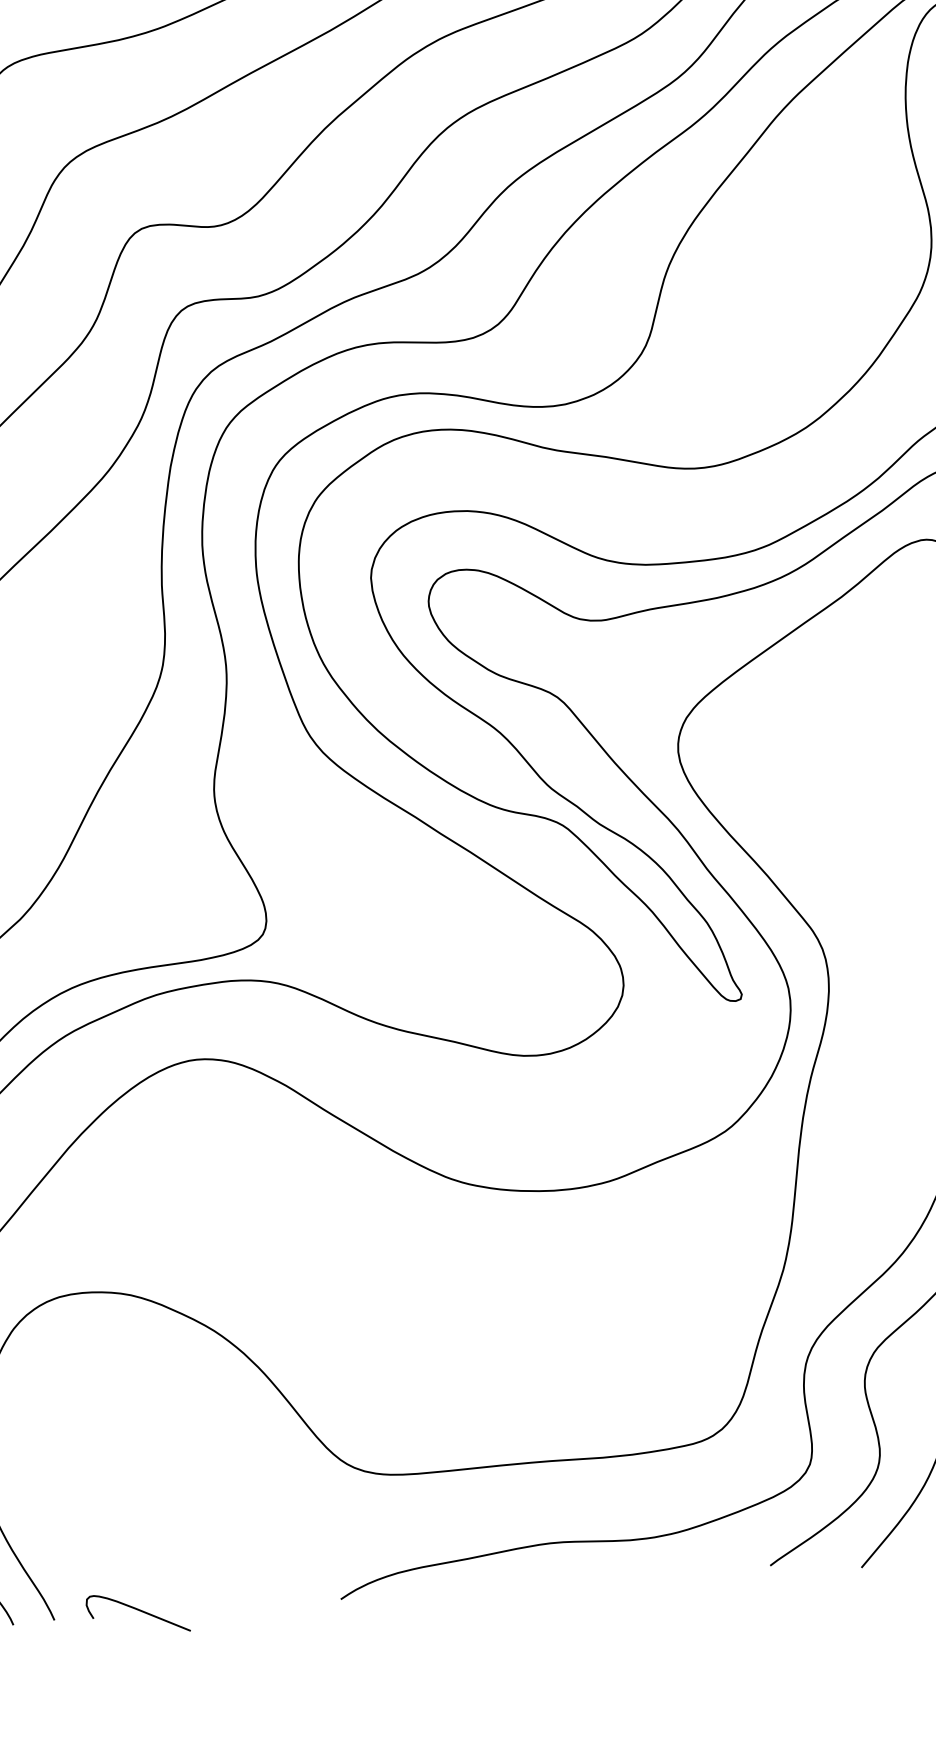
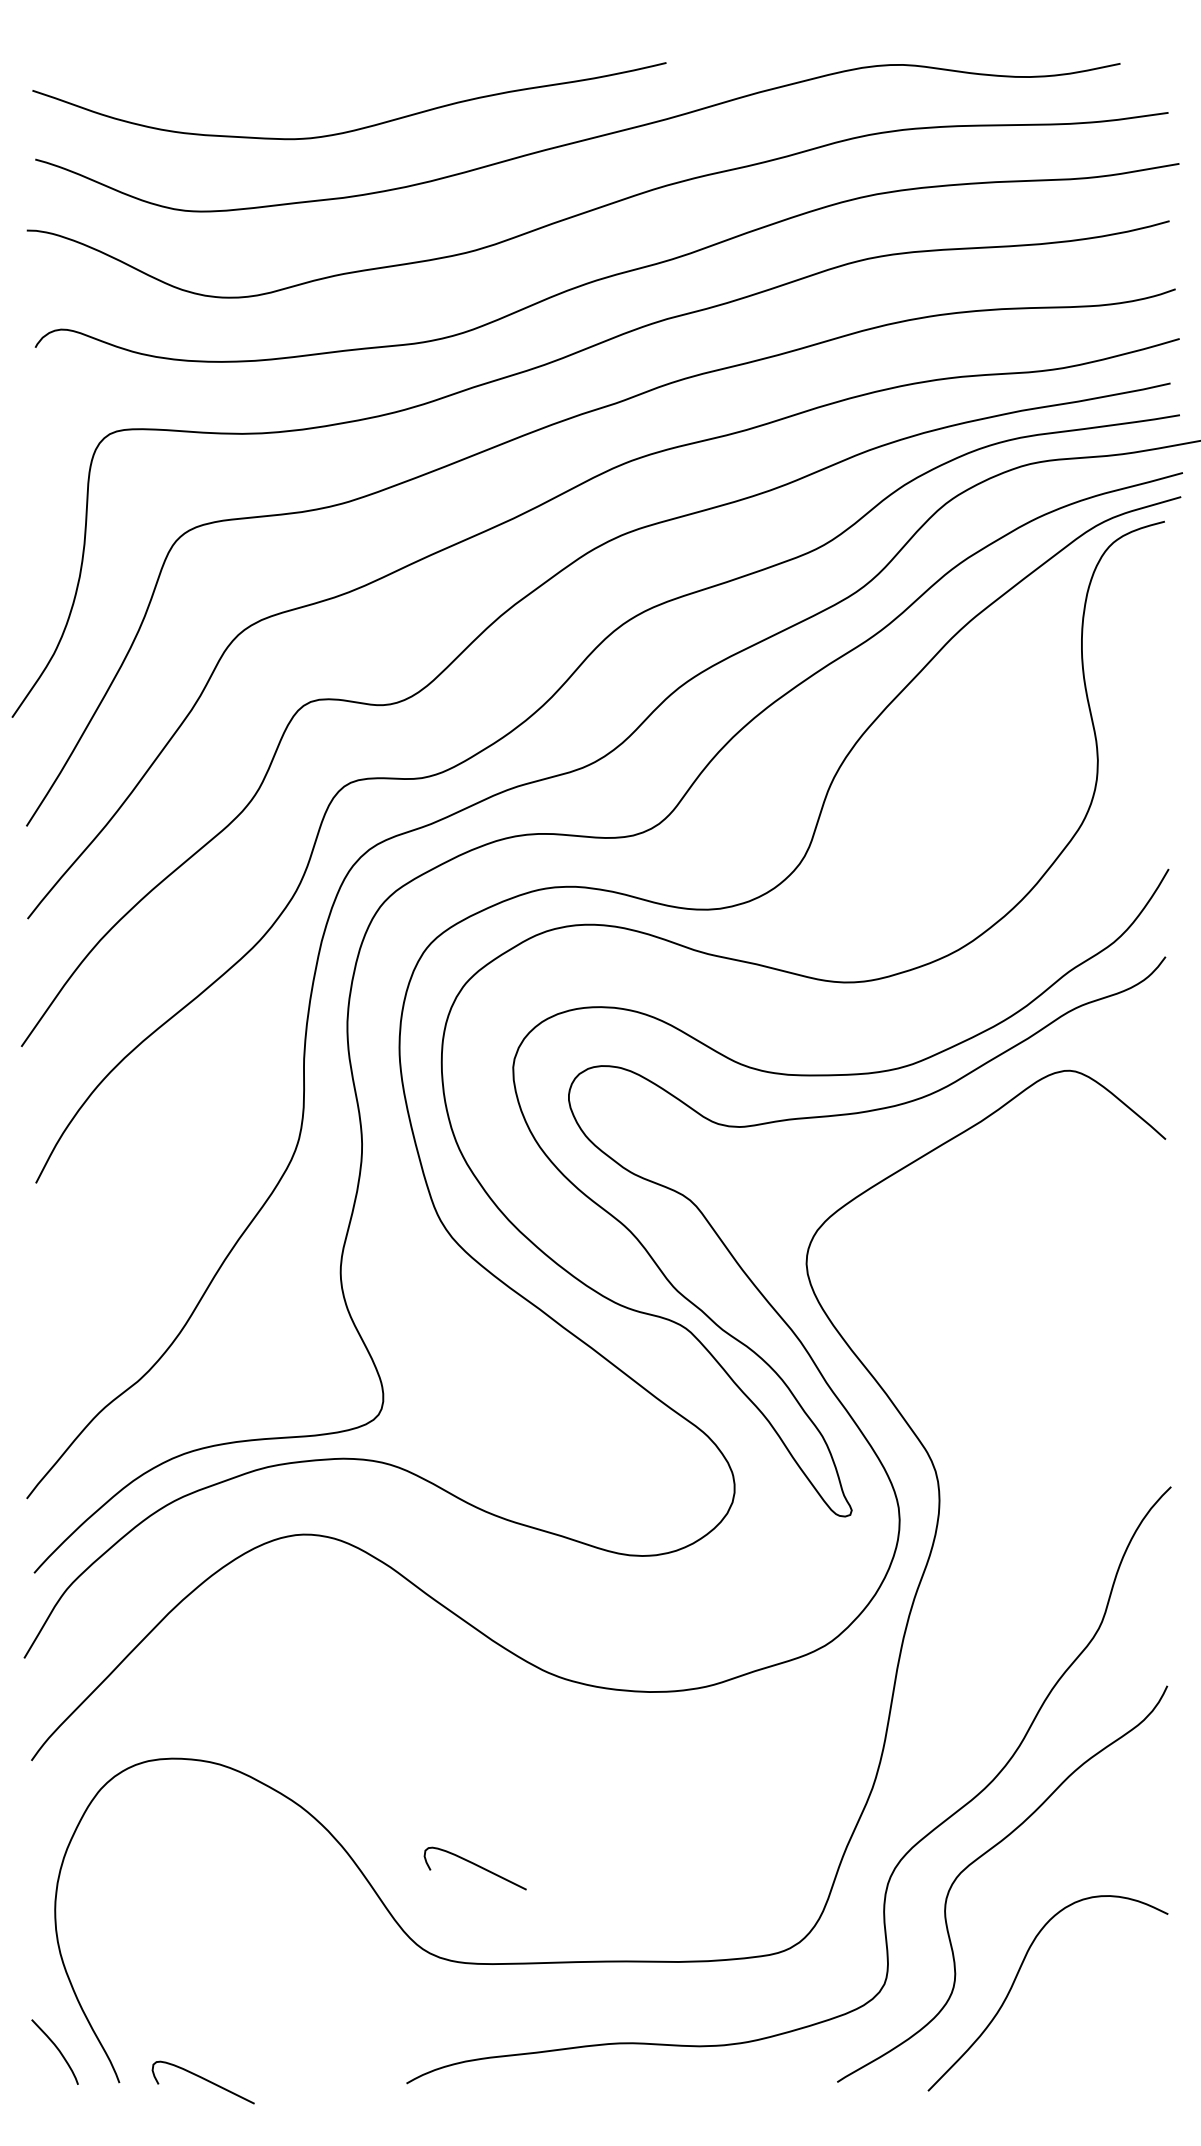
curve: (394, 1377) -> (476, 1866), added

